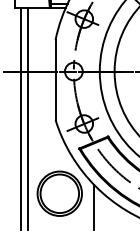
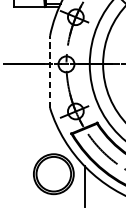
line: (55, 79) -> (49, 71), solid -> dashed
line: (21, 118) -> (19, 106), removed
line: (28, 118) -> (25, 106), removed

